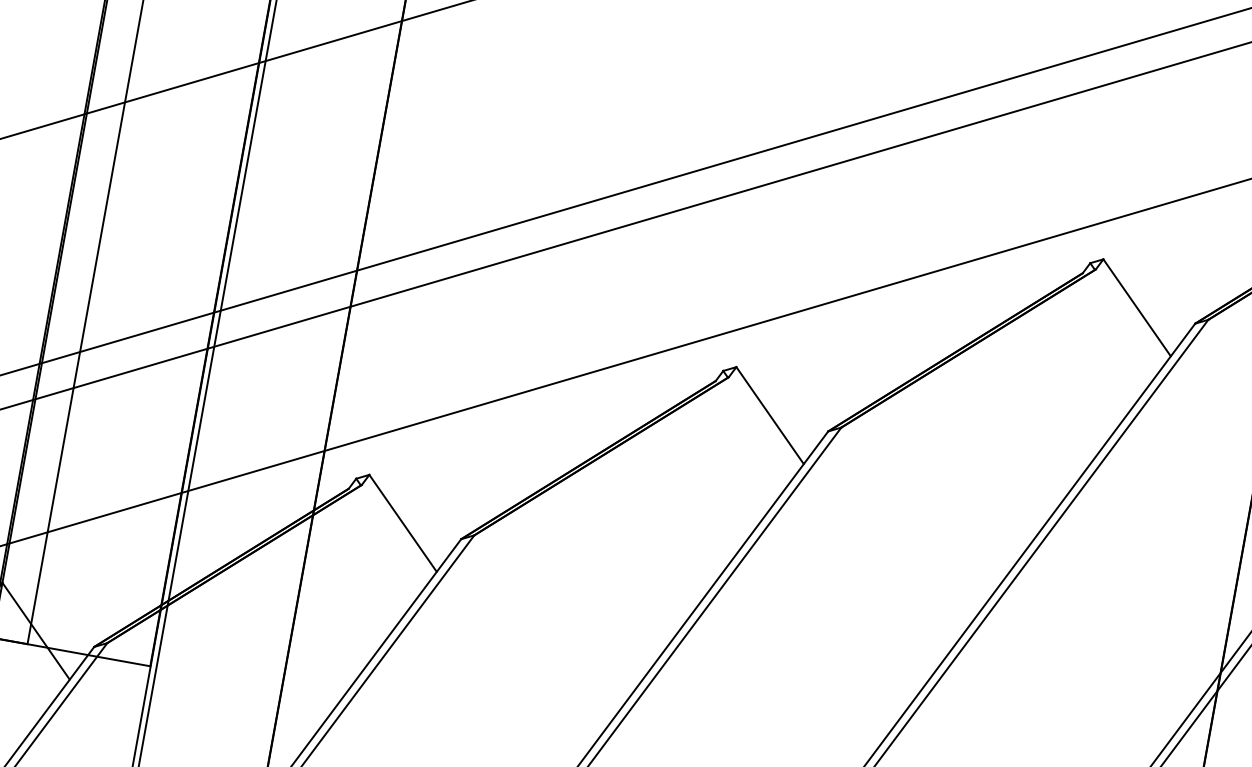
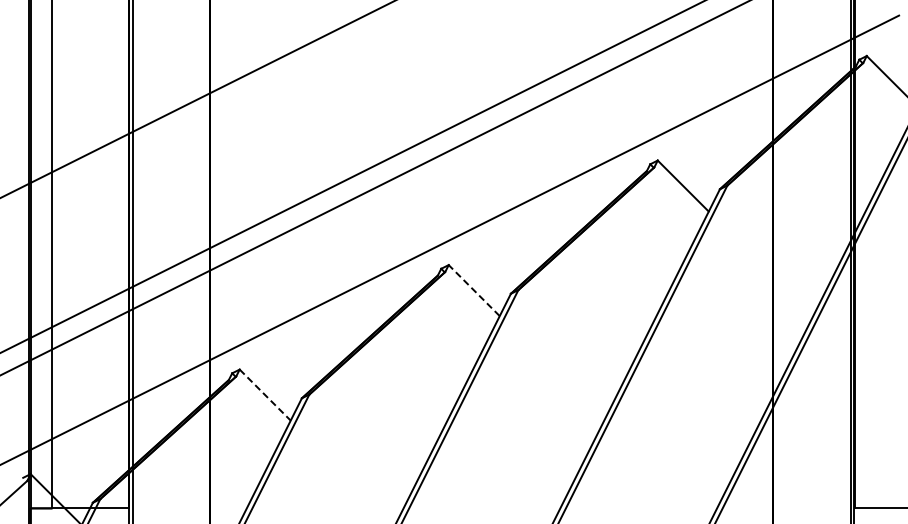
line: (768, 415) -> (473, 290), solid -> dashed
line: (403, 524) -> (265, 395), solid -> dashed

